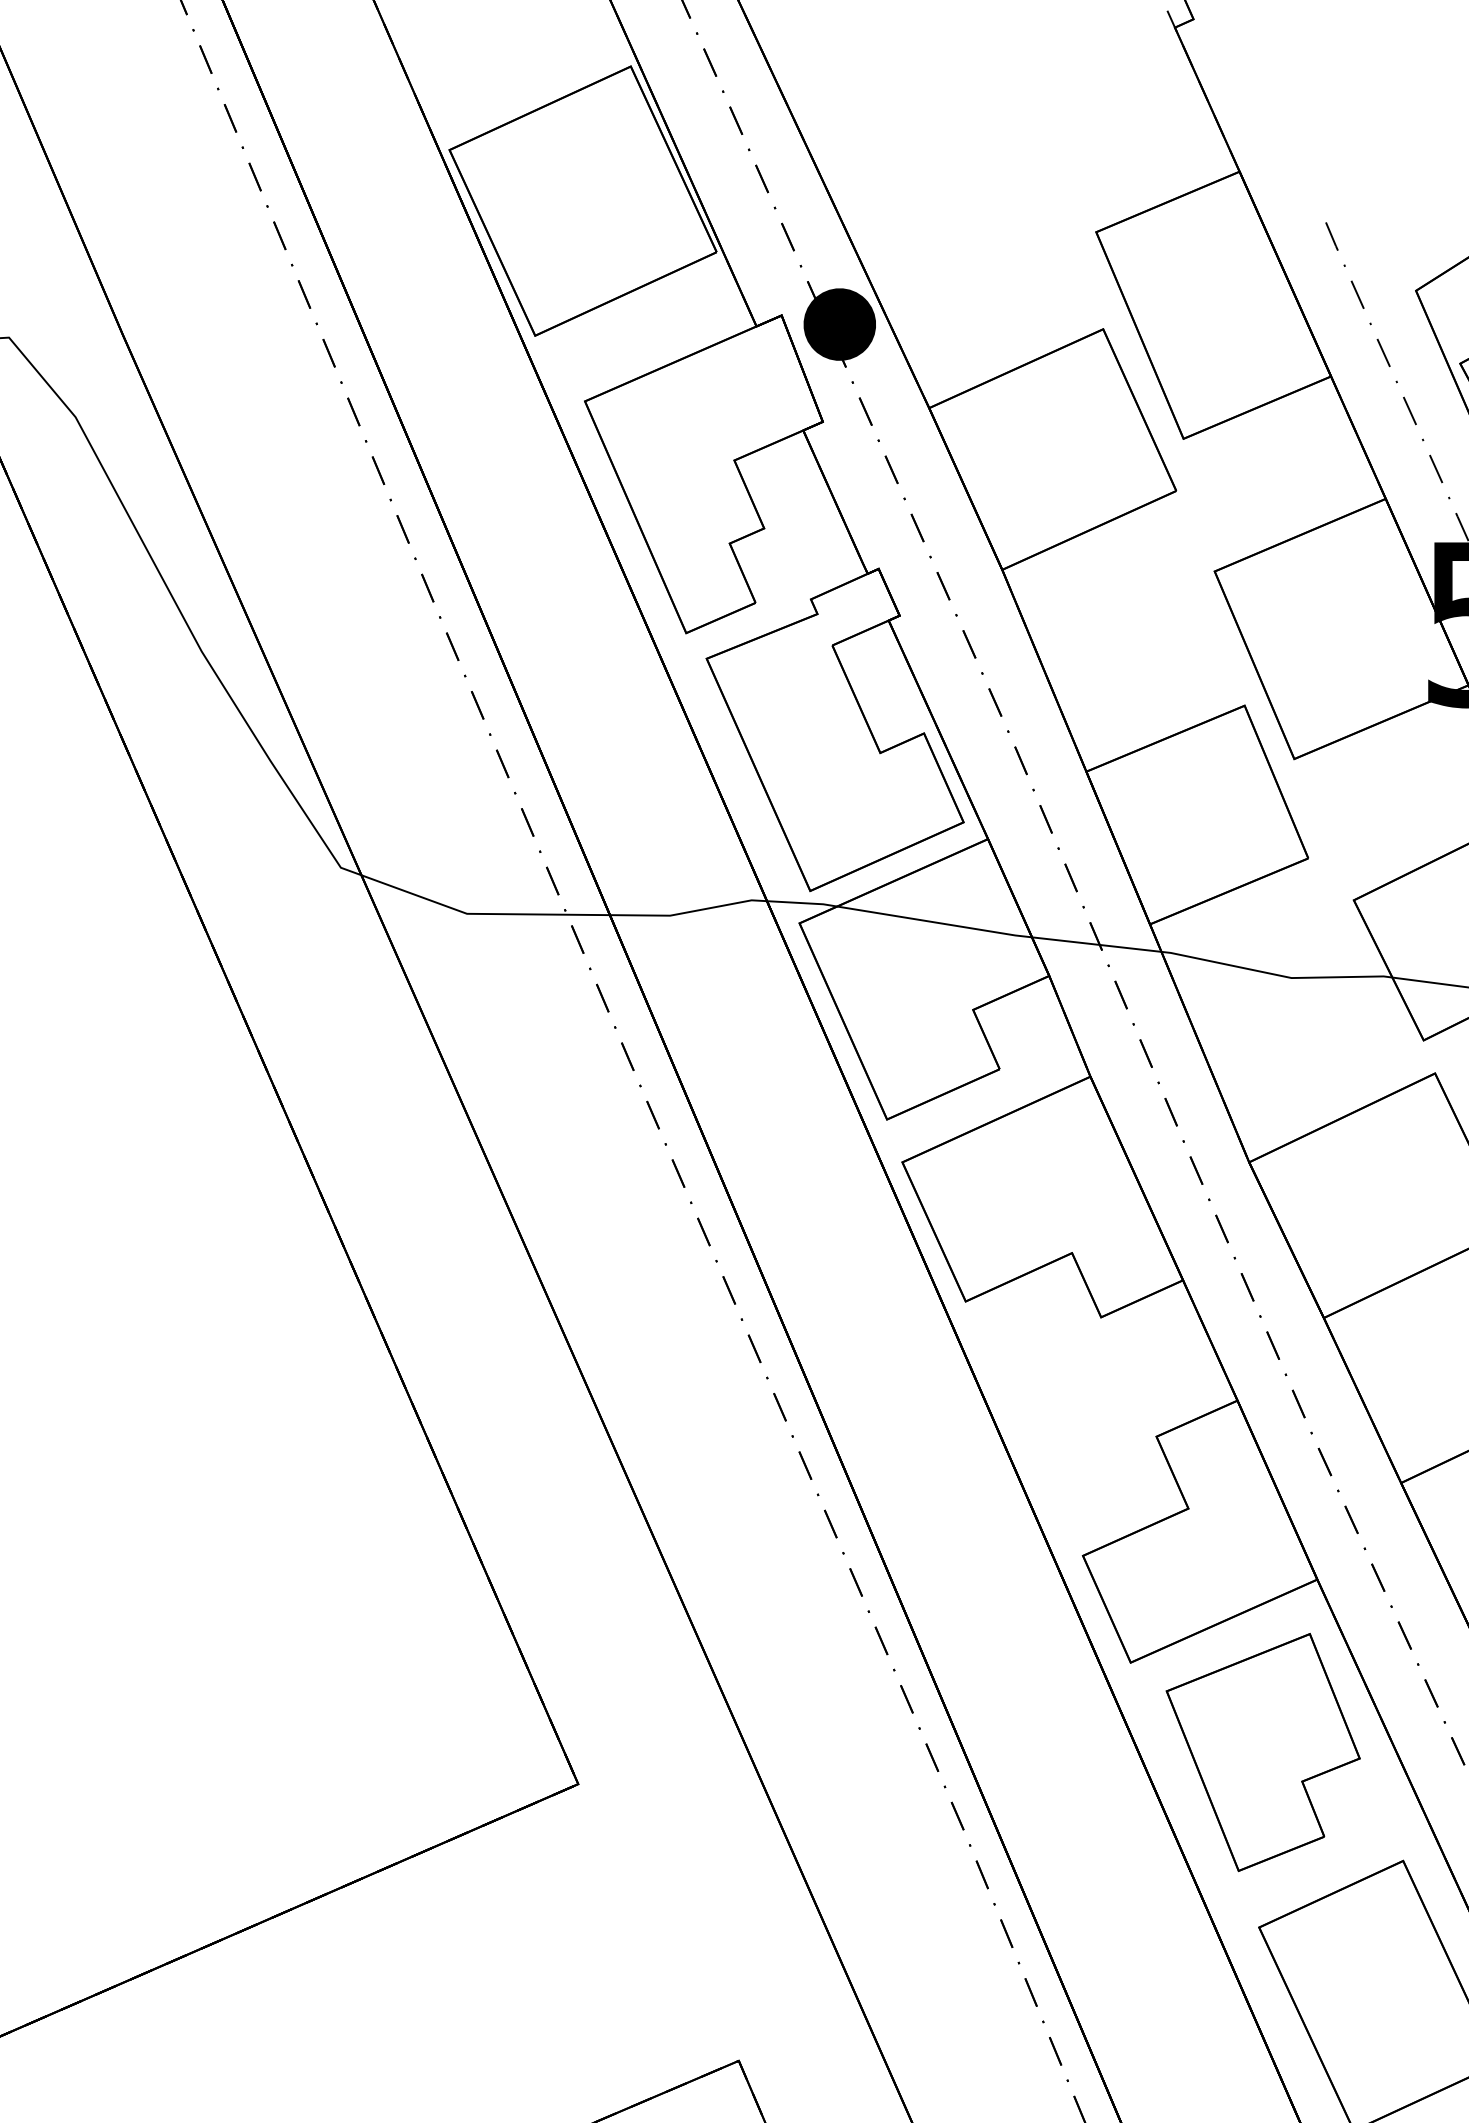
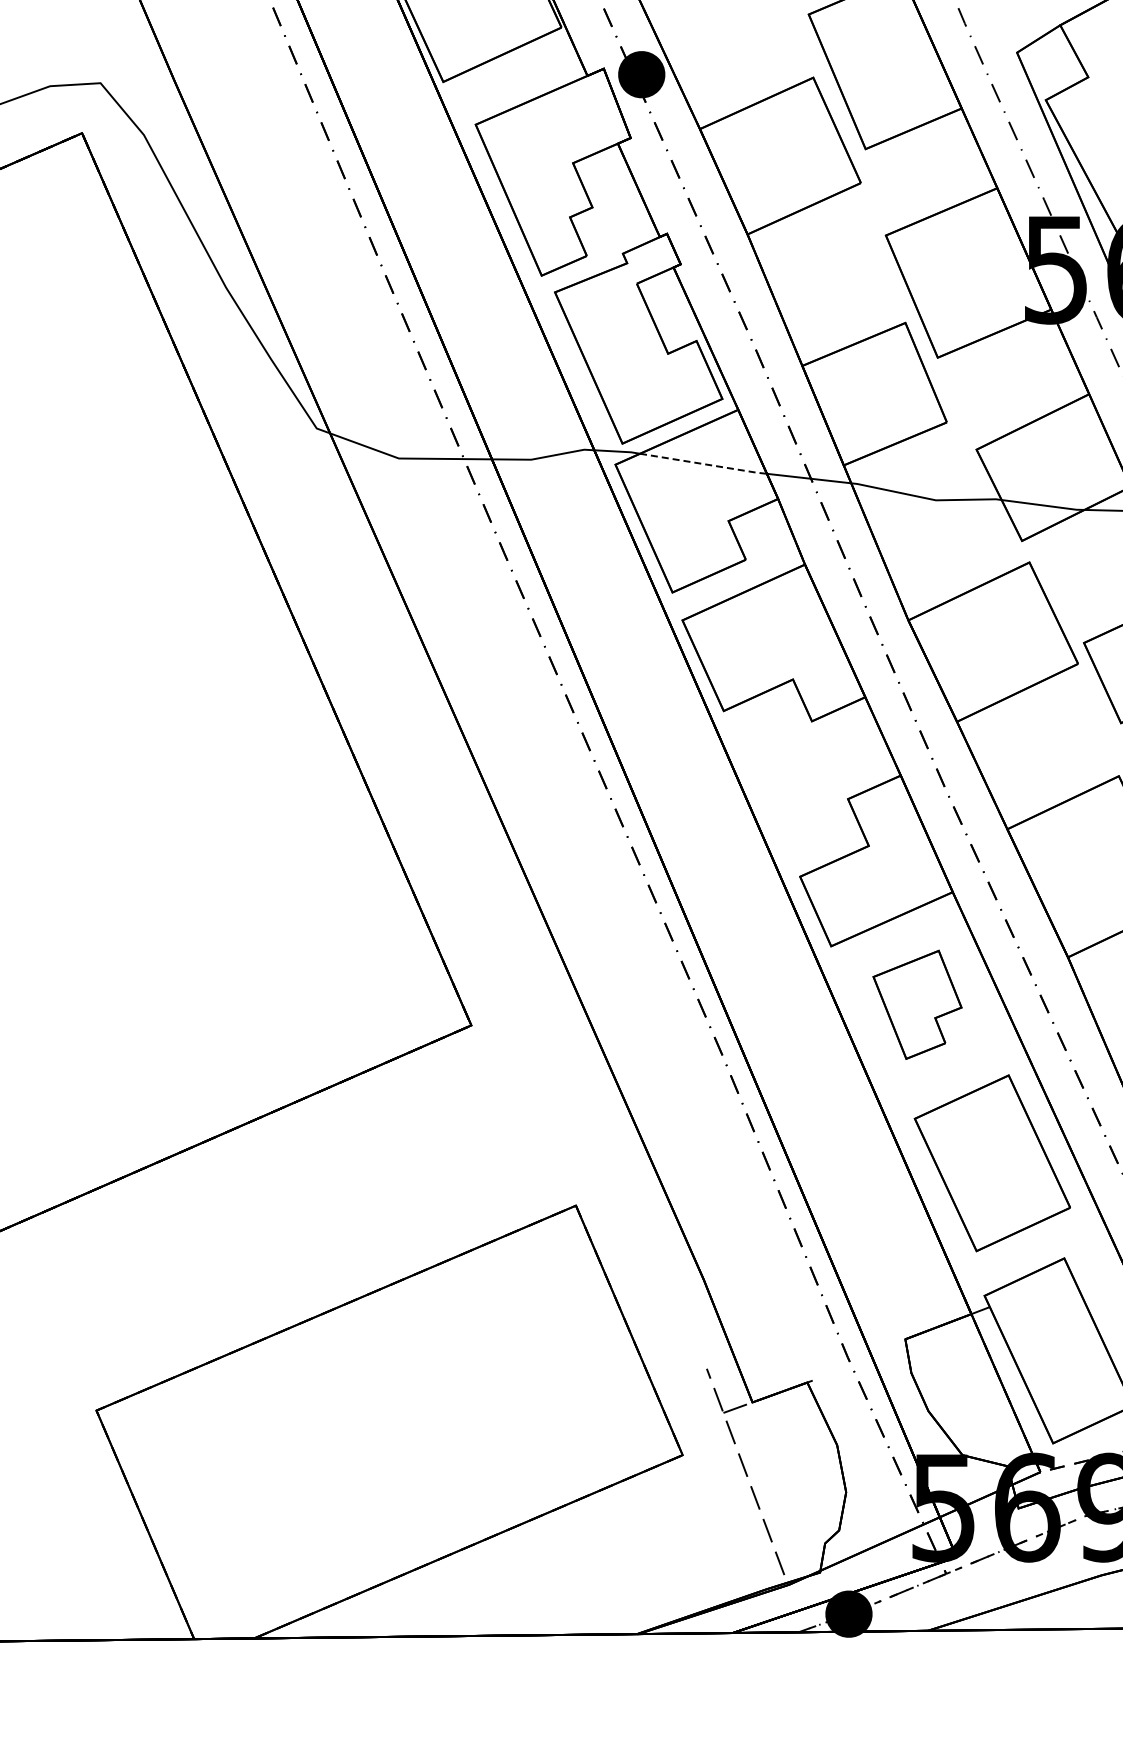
line: (934, 923) -> (703, 464), solid -> dashed
part: (1263, 1752) -> (917, 1004), size x0.7

